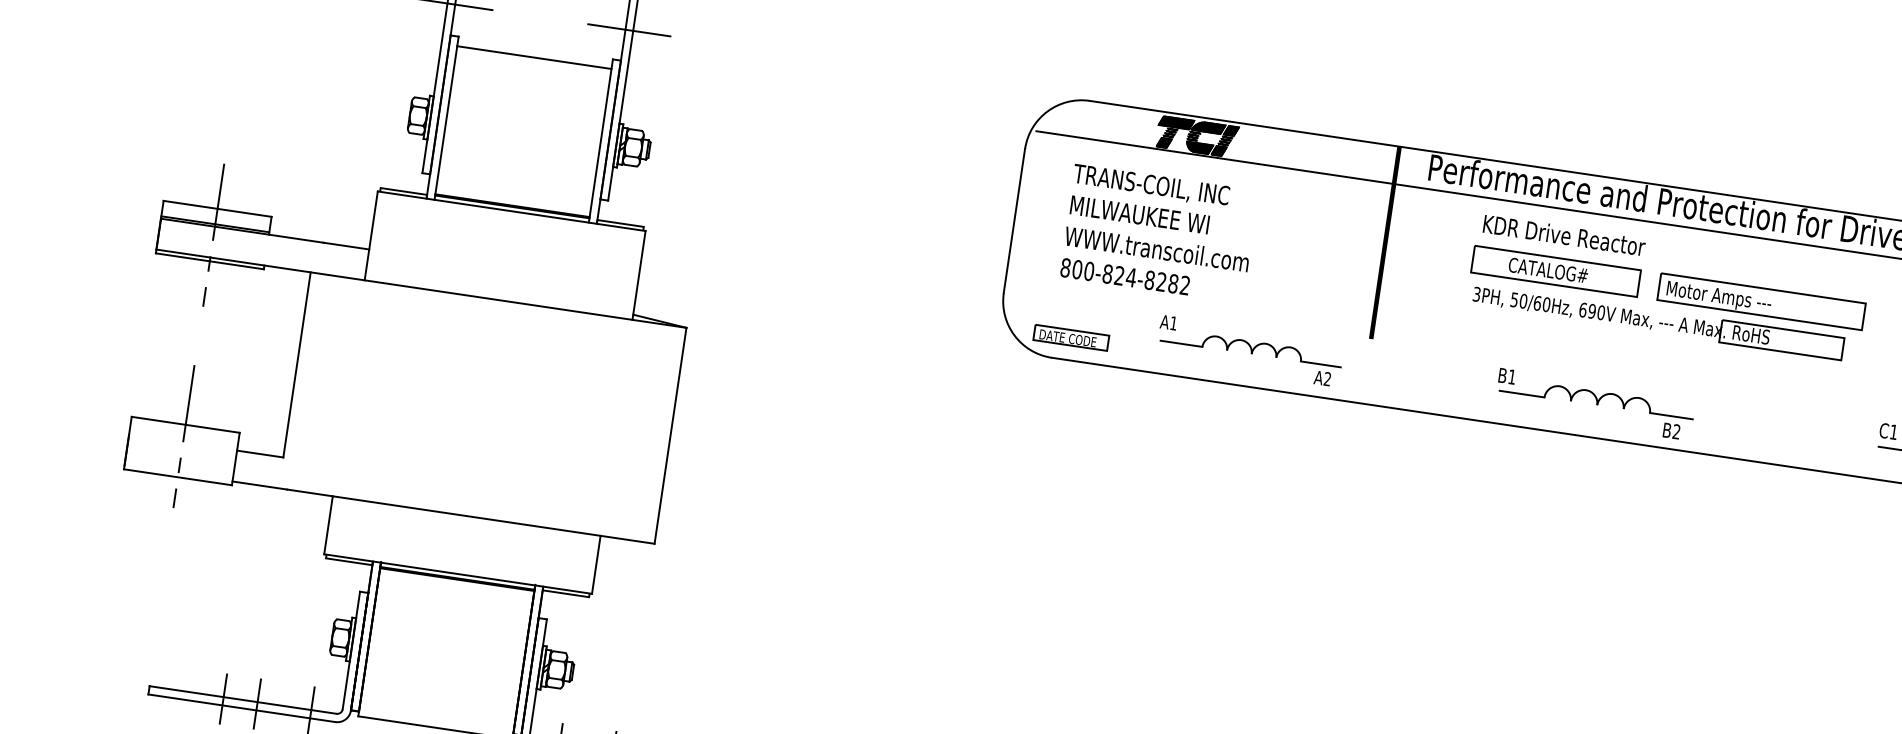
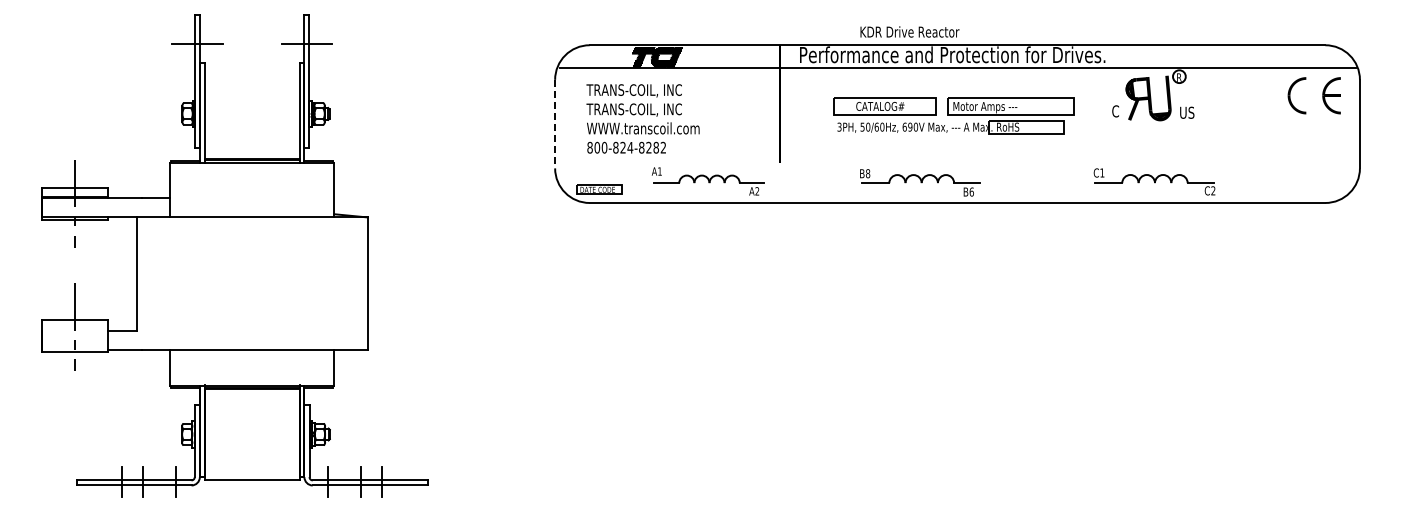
line: (533, 57) -> (251, 68), removed
text: (1145, 216) -> (633, 109), MILWAUKEE WI -> TRANS-COIL, INC
line: (1014, 221) -> (555, 124), solid -> dashed
text: (1563, 234) -> (909, 31), moved
text: (1512, 376) -> (868, 173), B1 -> B8
text: (1676, 430) -> (971, 191), B2 -> B6

